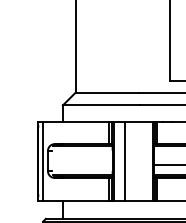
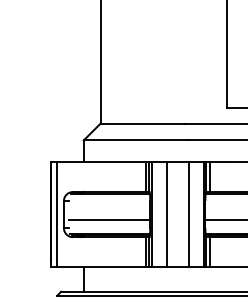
line: (141, 160) -> (188, 214), added
line: (82, 165) -> (109, 220), added

